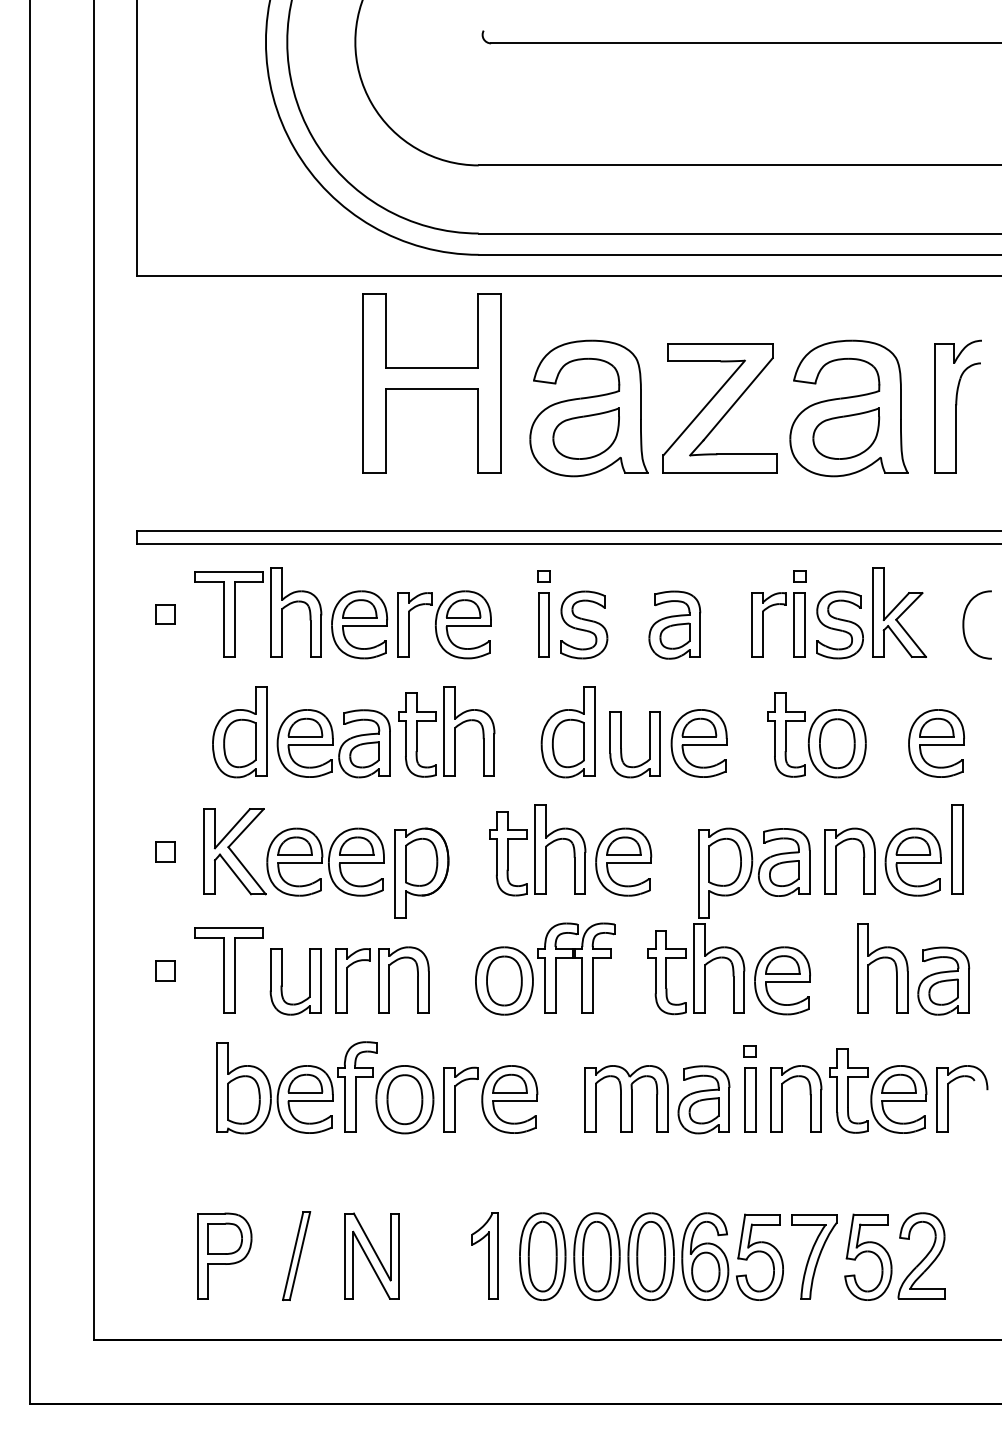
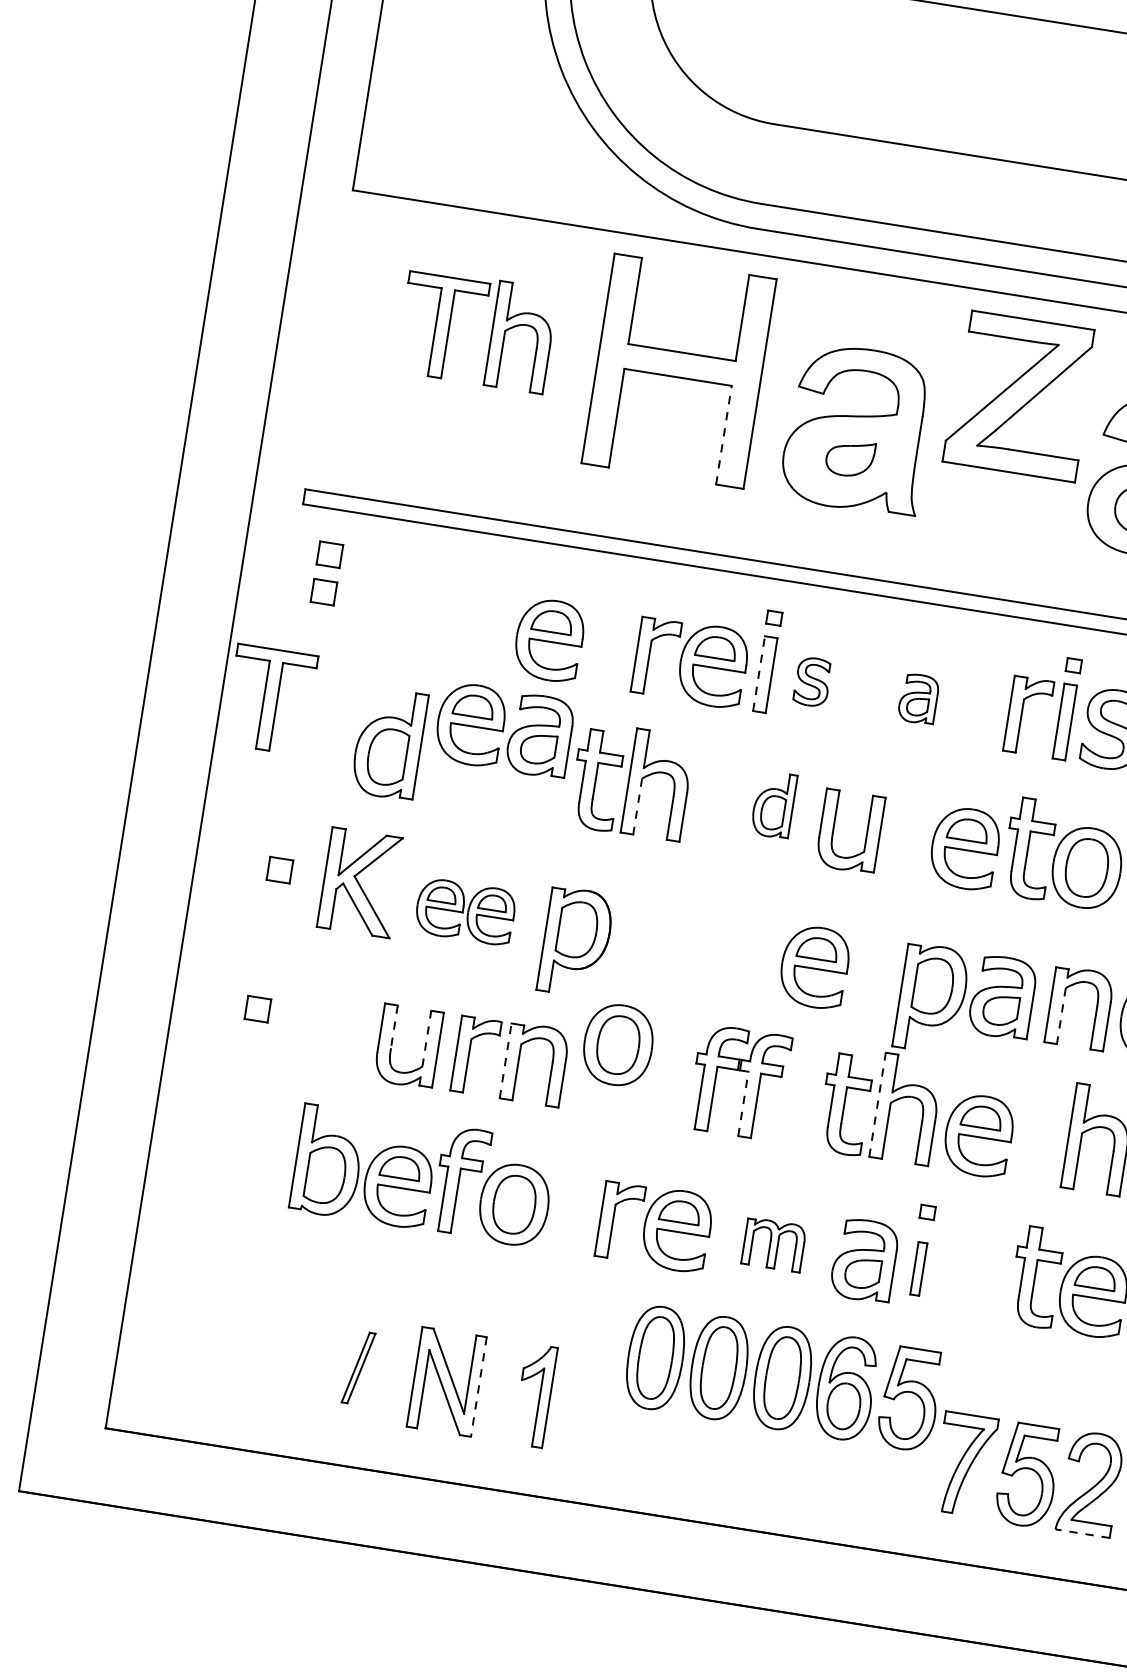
part: (719, 408) -> (1020, 396), moved
line: (477, 430) -> (723, 434), solid -> dashed
part: (585, 433) -> (849, 457), size x0.6
part: (165, 582) -> (329, 554), added
part: (270, 612) -> (491, 332), moved
part: (444, 624) -> (691, 662), moved
part: (584, 624) -> (812, 681), size x0.6
part: (674, 624) -> (918, 698), size x0.6
line: (538, 625) -> (758, 674), solid -> dashed
part: (567, 732) -> (772, 804), size x0.6
part: (333, 743) -> (503, 729), moved
part: (698, 743) -> (964, 848), moved
line: (455, 751) -> (638, 806), solid -> dashed
part: (537, 850) -> (715, 937), removed
part: (325, 861) -> (465, 911), size x0.7
line: (835, 870) -> (1061, 1016), solid -> dashed
line: (281, 967) -> (394, 1027), solid -> dashed
line: (694, 968) -> (877, 1104), solid -> dashed
part: (228, 970) -> (269, 699), moved
line: (310, 972) -> (427, 1038), solid -> dashed
part: (504, 980) -> (618, 1044), moved
line: (378, 981) -> (505, 1061), solid -> dashed
line: (582, 984) -> (743, 1102), solid -> dashed
part: (809, 1094) -> (989, 1273), removed
part: (626, 1098) -> (774, 1244), size x0.6
part: (490, 1099) -> (654, 1226), moved
part: (750, 1099) -> (919, 1268), size x0.7
part: (224, 1255) -> (274, 1353), removed
part: (484, 1255) -> (534, 1394), moved
part: (296, 1256) -> (358, 1368), size x0.7
line: (399, 1256) -> (478, 1387), solid -> dashed
part: (651, 1256) -> (783, 1377), moved
line: (921, 1298) -> (1082, 1533), solid -> dashed

